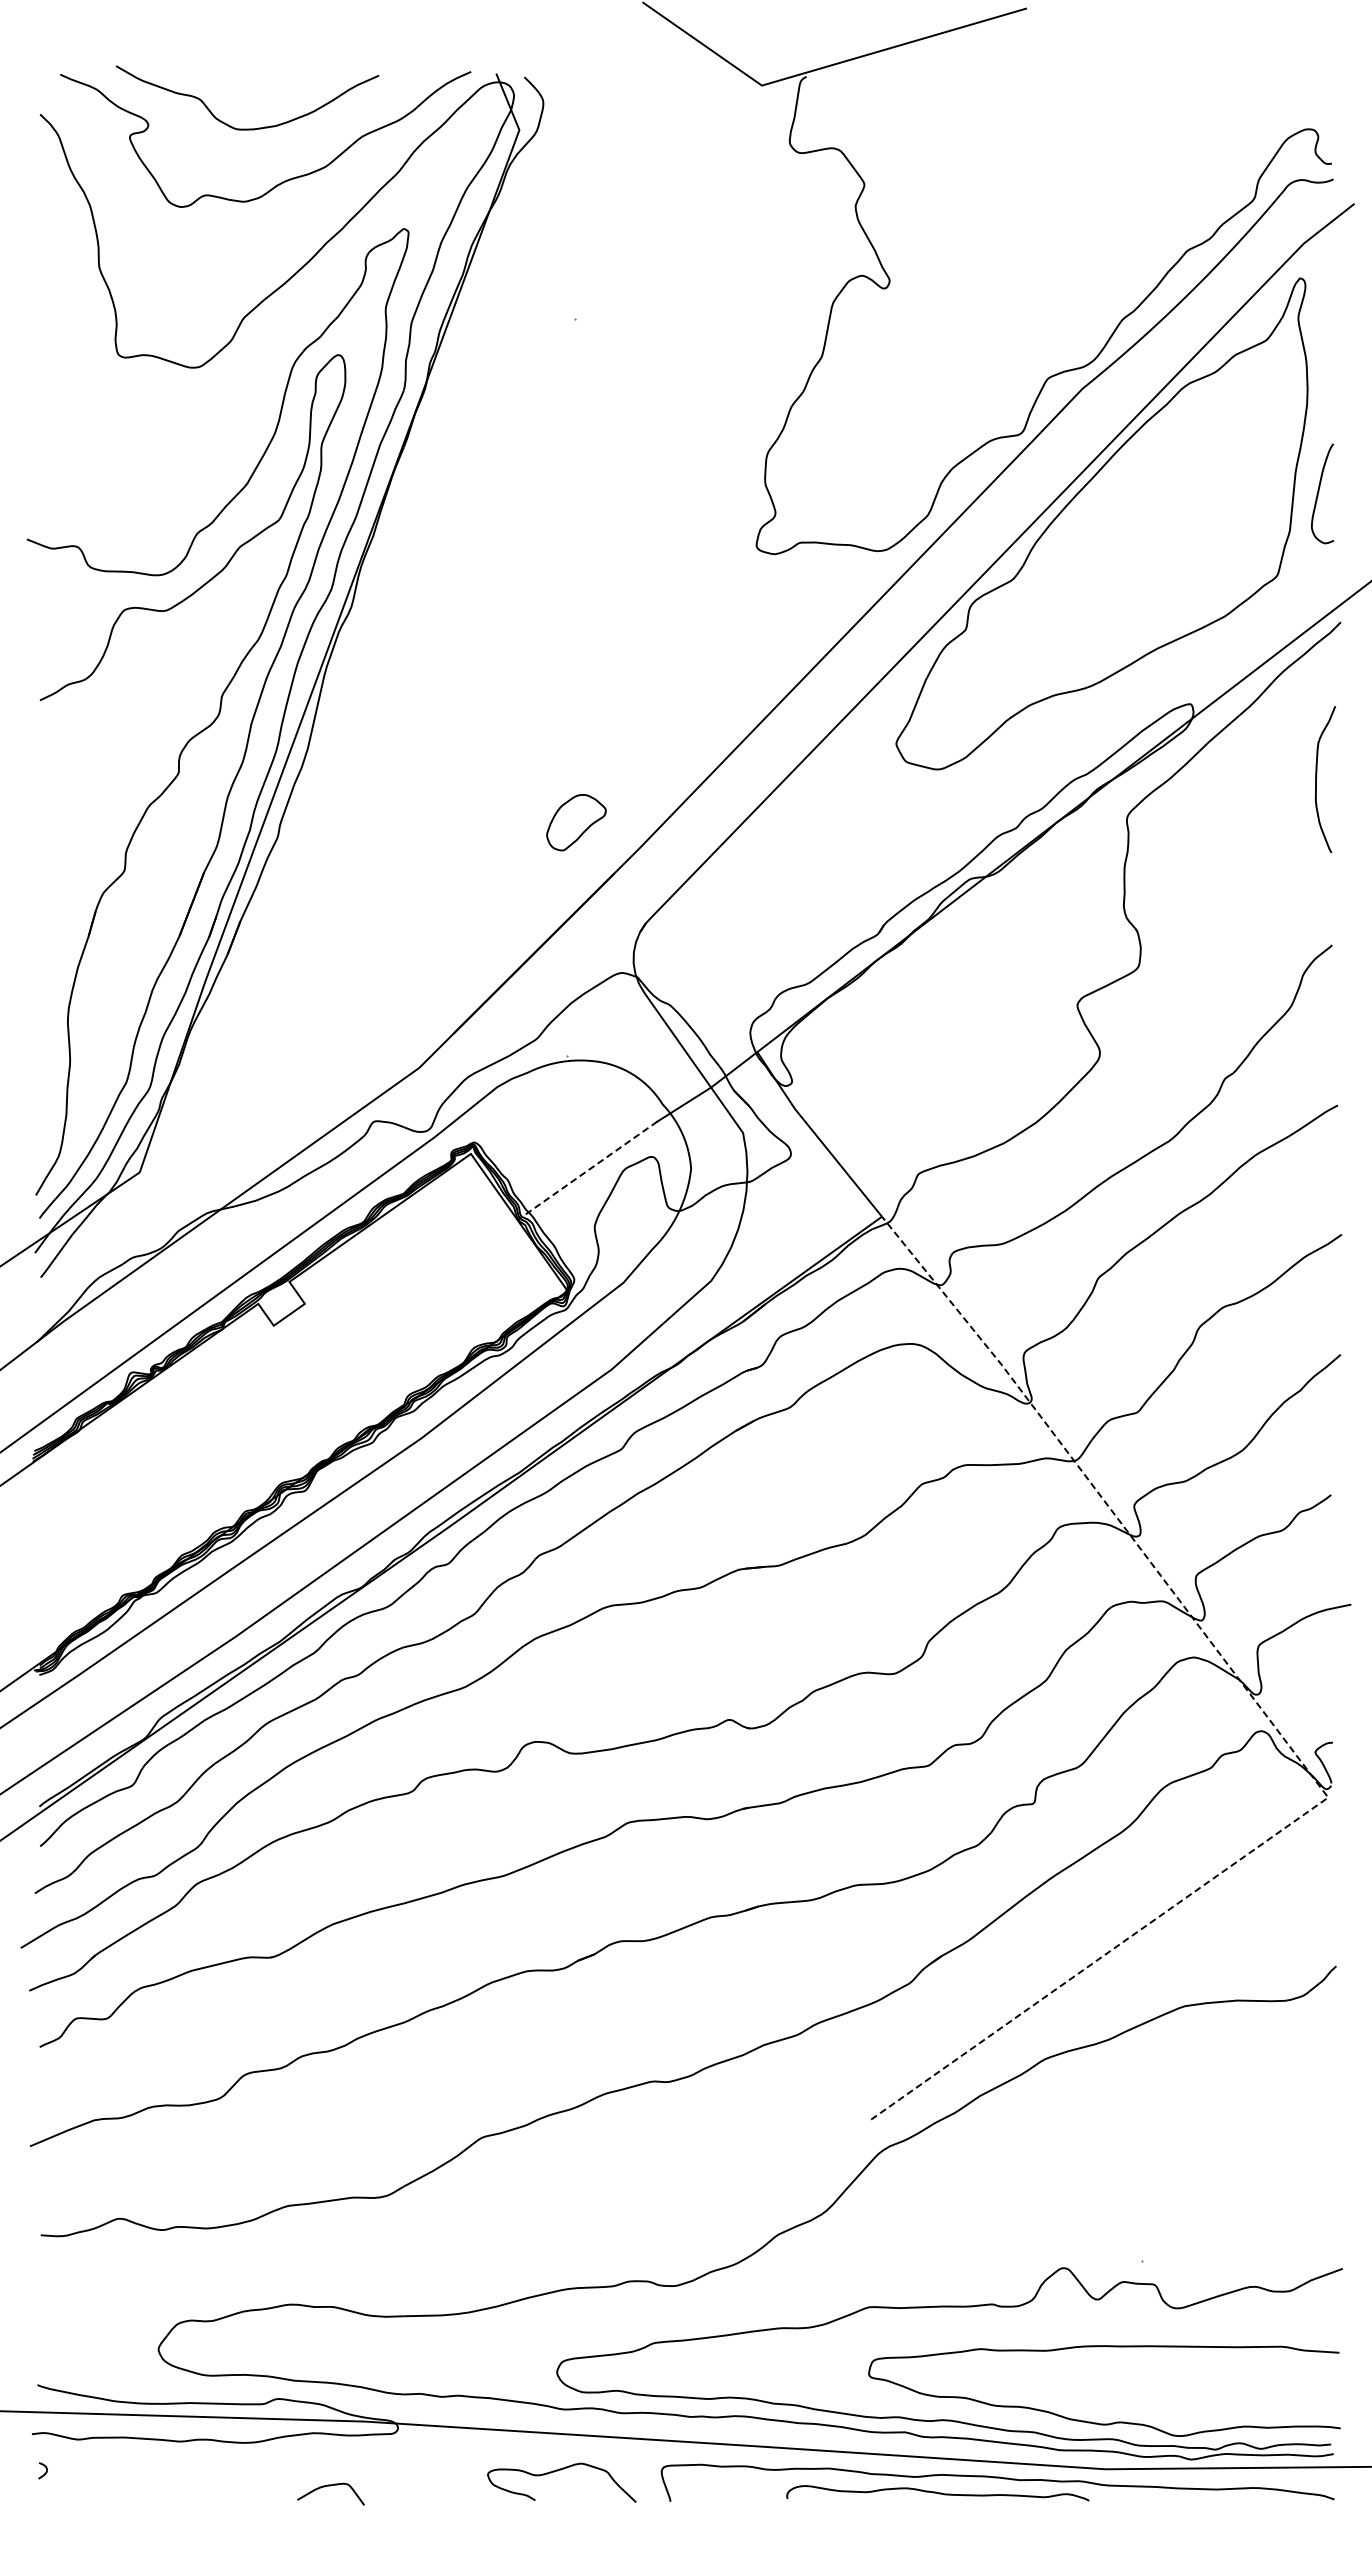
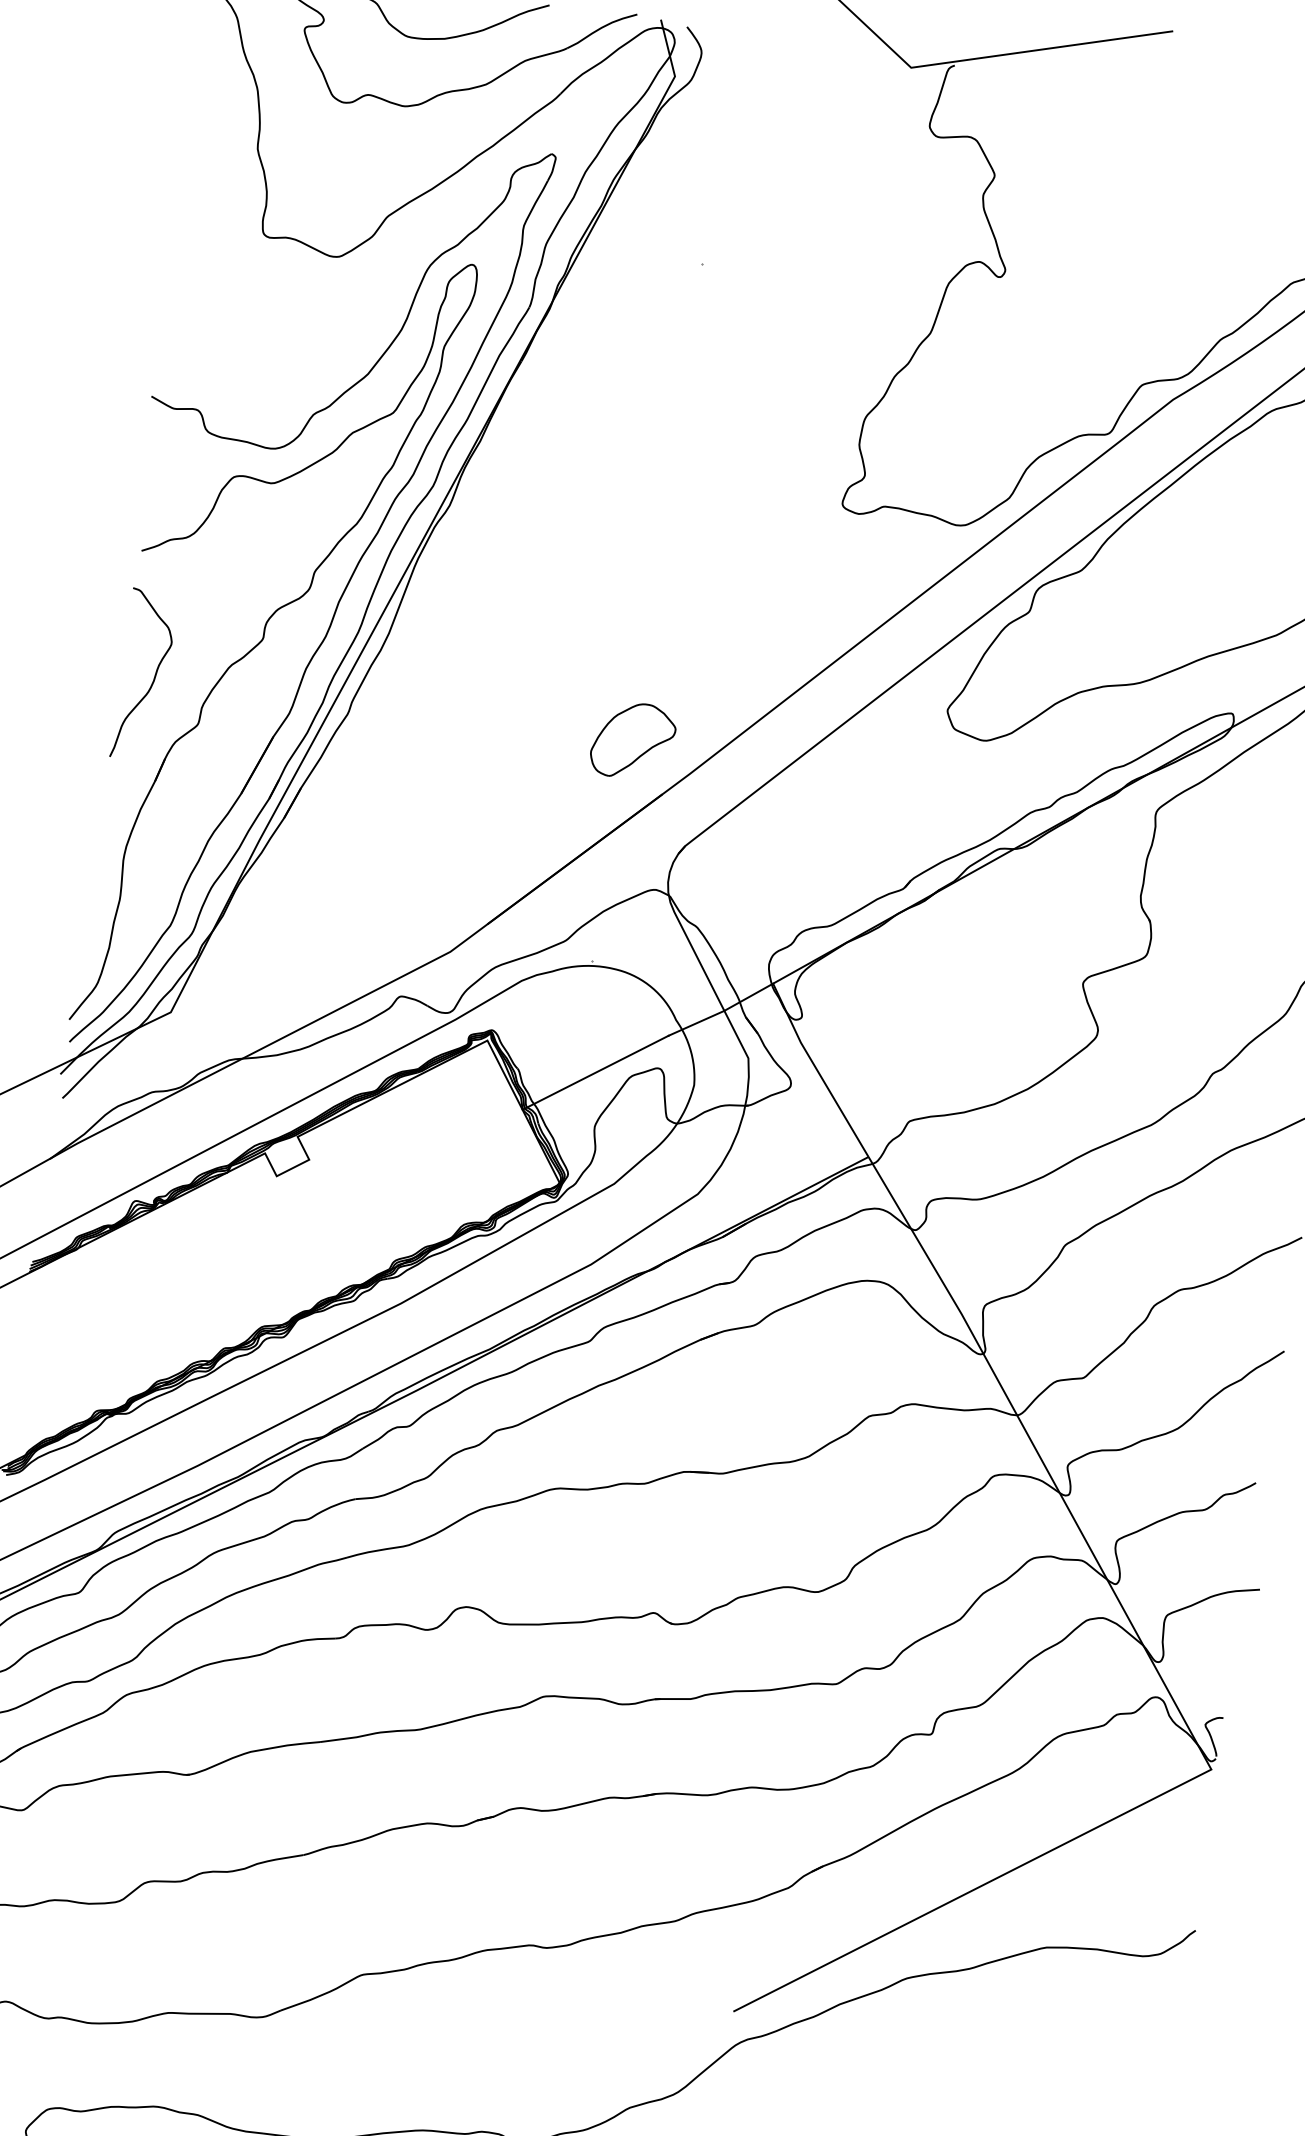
part: (576, 822) -> (633, 740), size x1.43
curve: (71, 830) -> (153, 678), added
line: (587, 1171) -> (595, 1073), dashed -> solid
line: (1275, 1728) -> (1170, 1696), dashed -> solid

